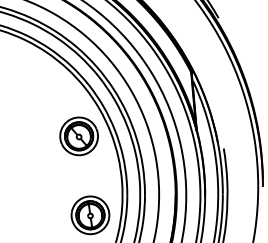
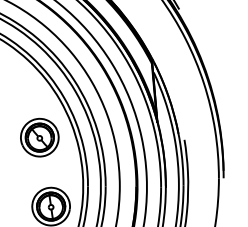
part: (78, 136) -> (39, 137), moved

